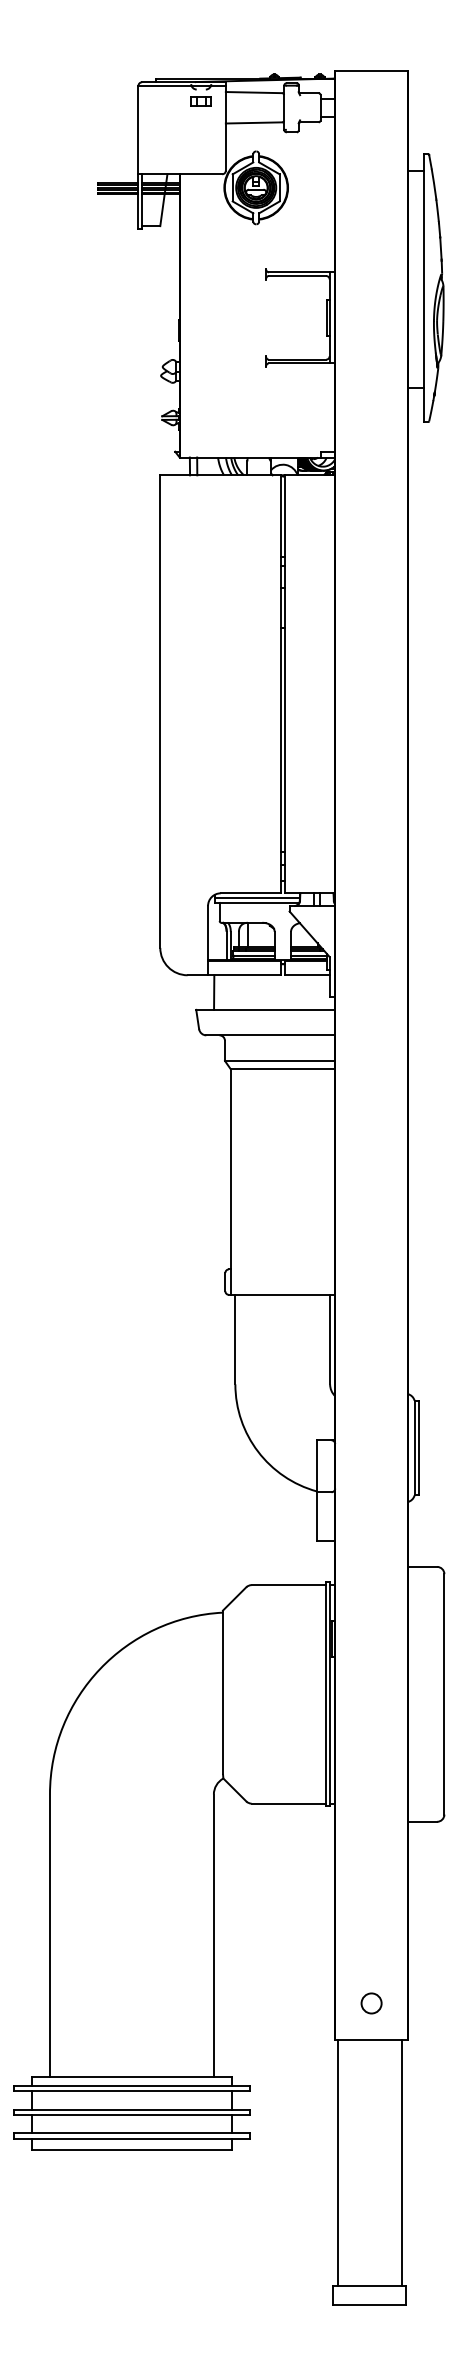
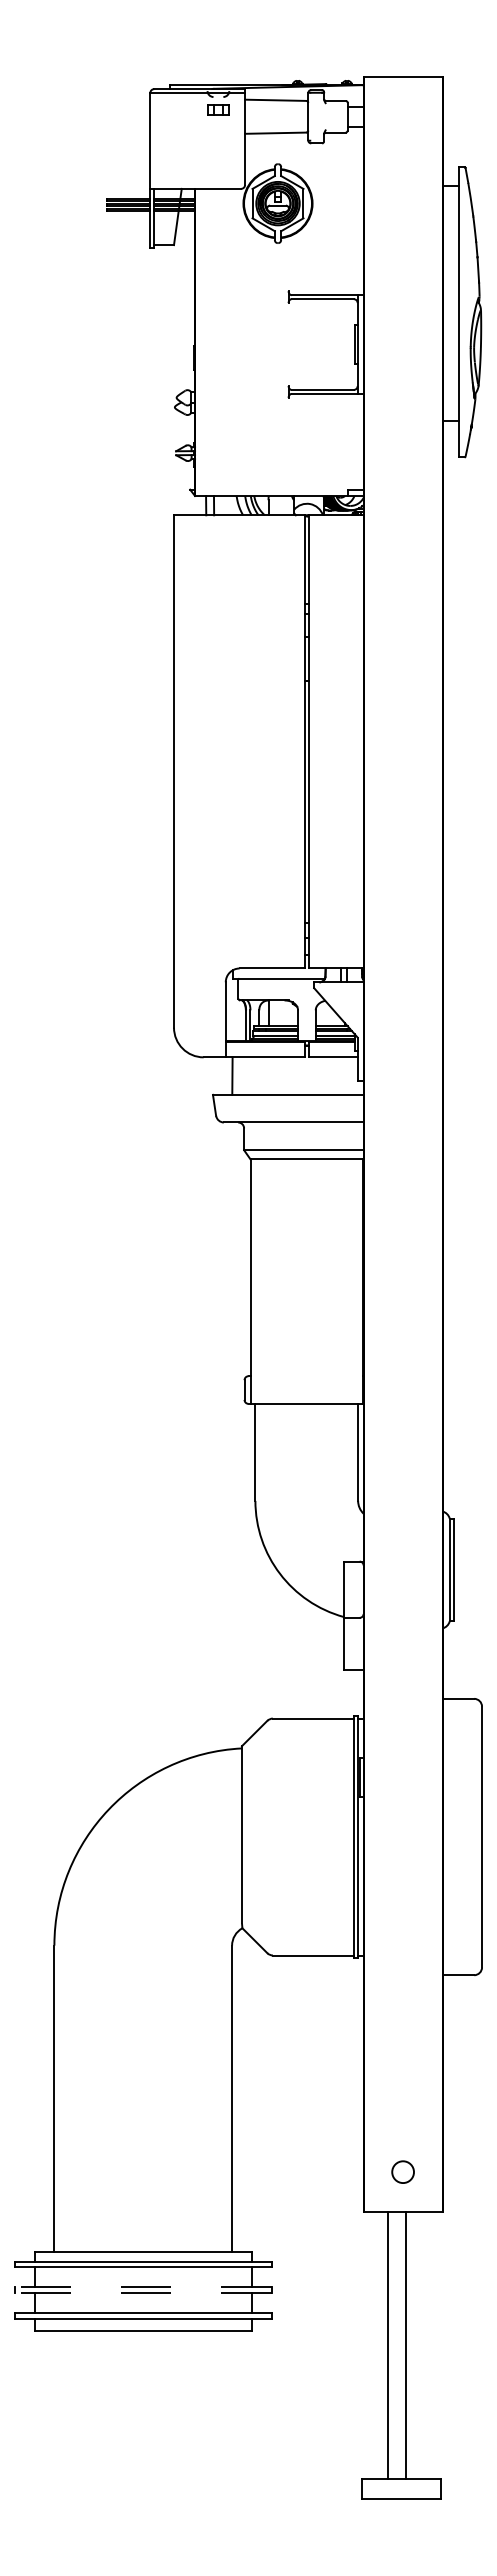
line: (256, 897) -> (278, 973), removed
line: (131, 2109) -> (142, 2287), solid -> dashed
line: (131, 2115) -> (142, 2293), solid -> dashed
line: (337, 2162) -> (387, 2344), moved
line: (401, 2162) -> (405, 2344), moved

